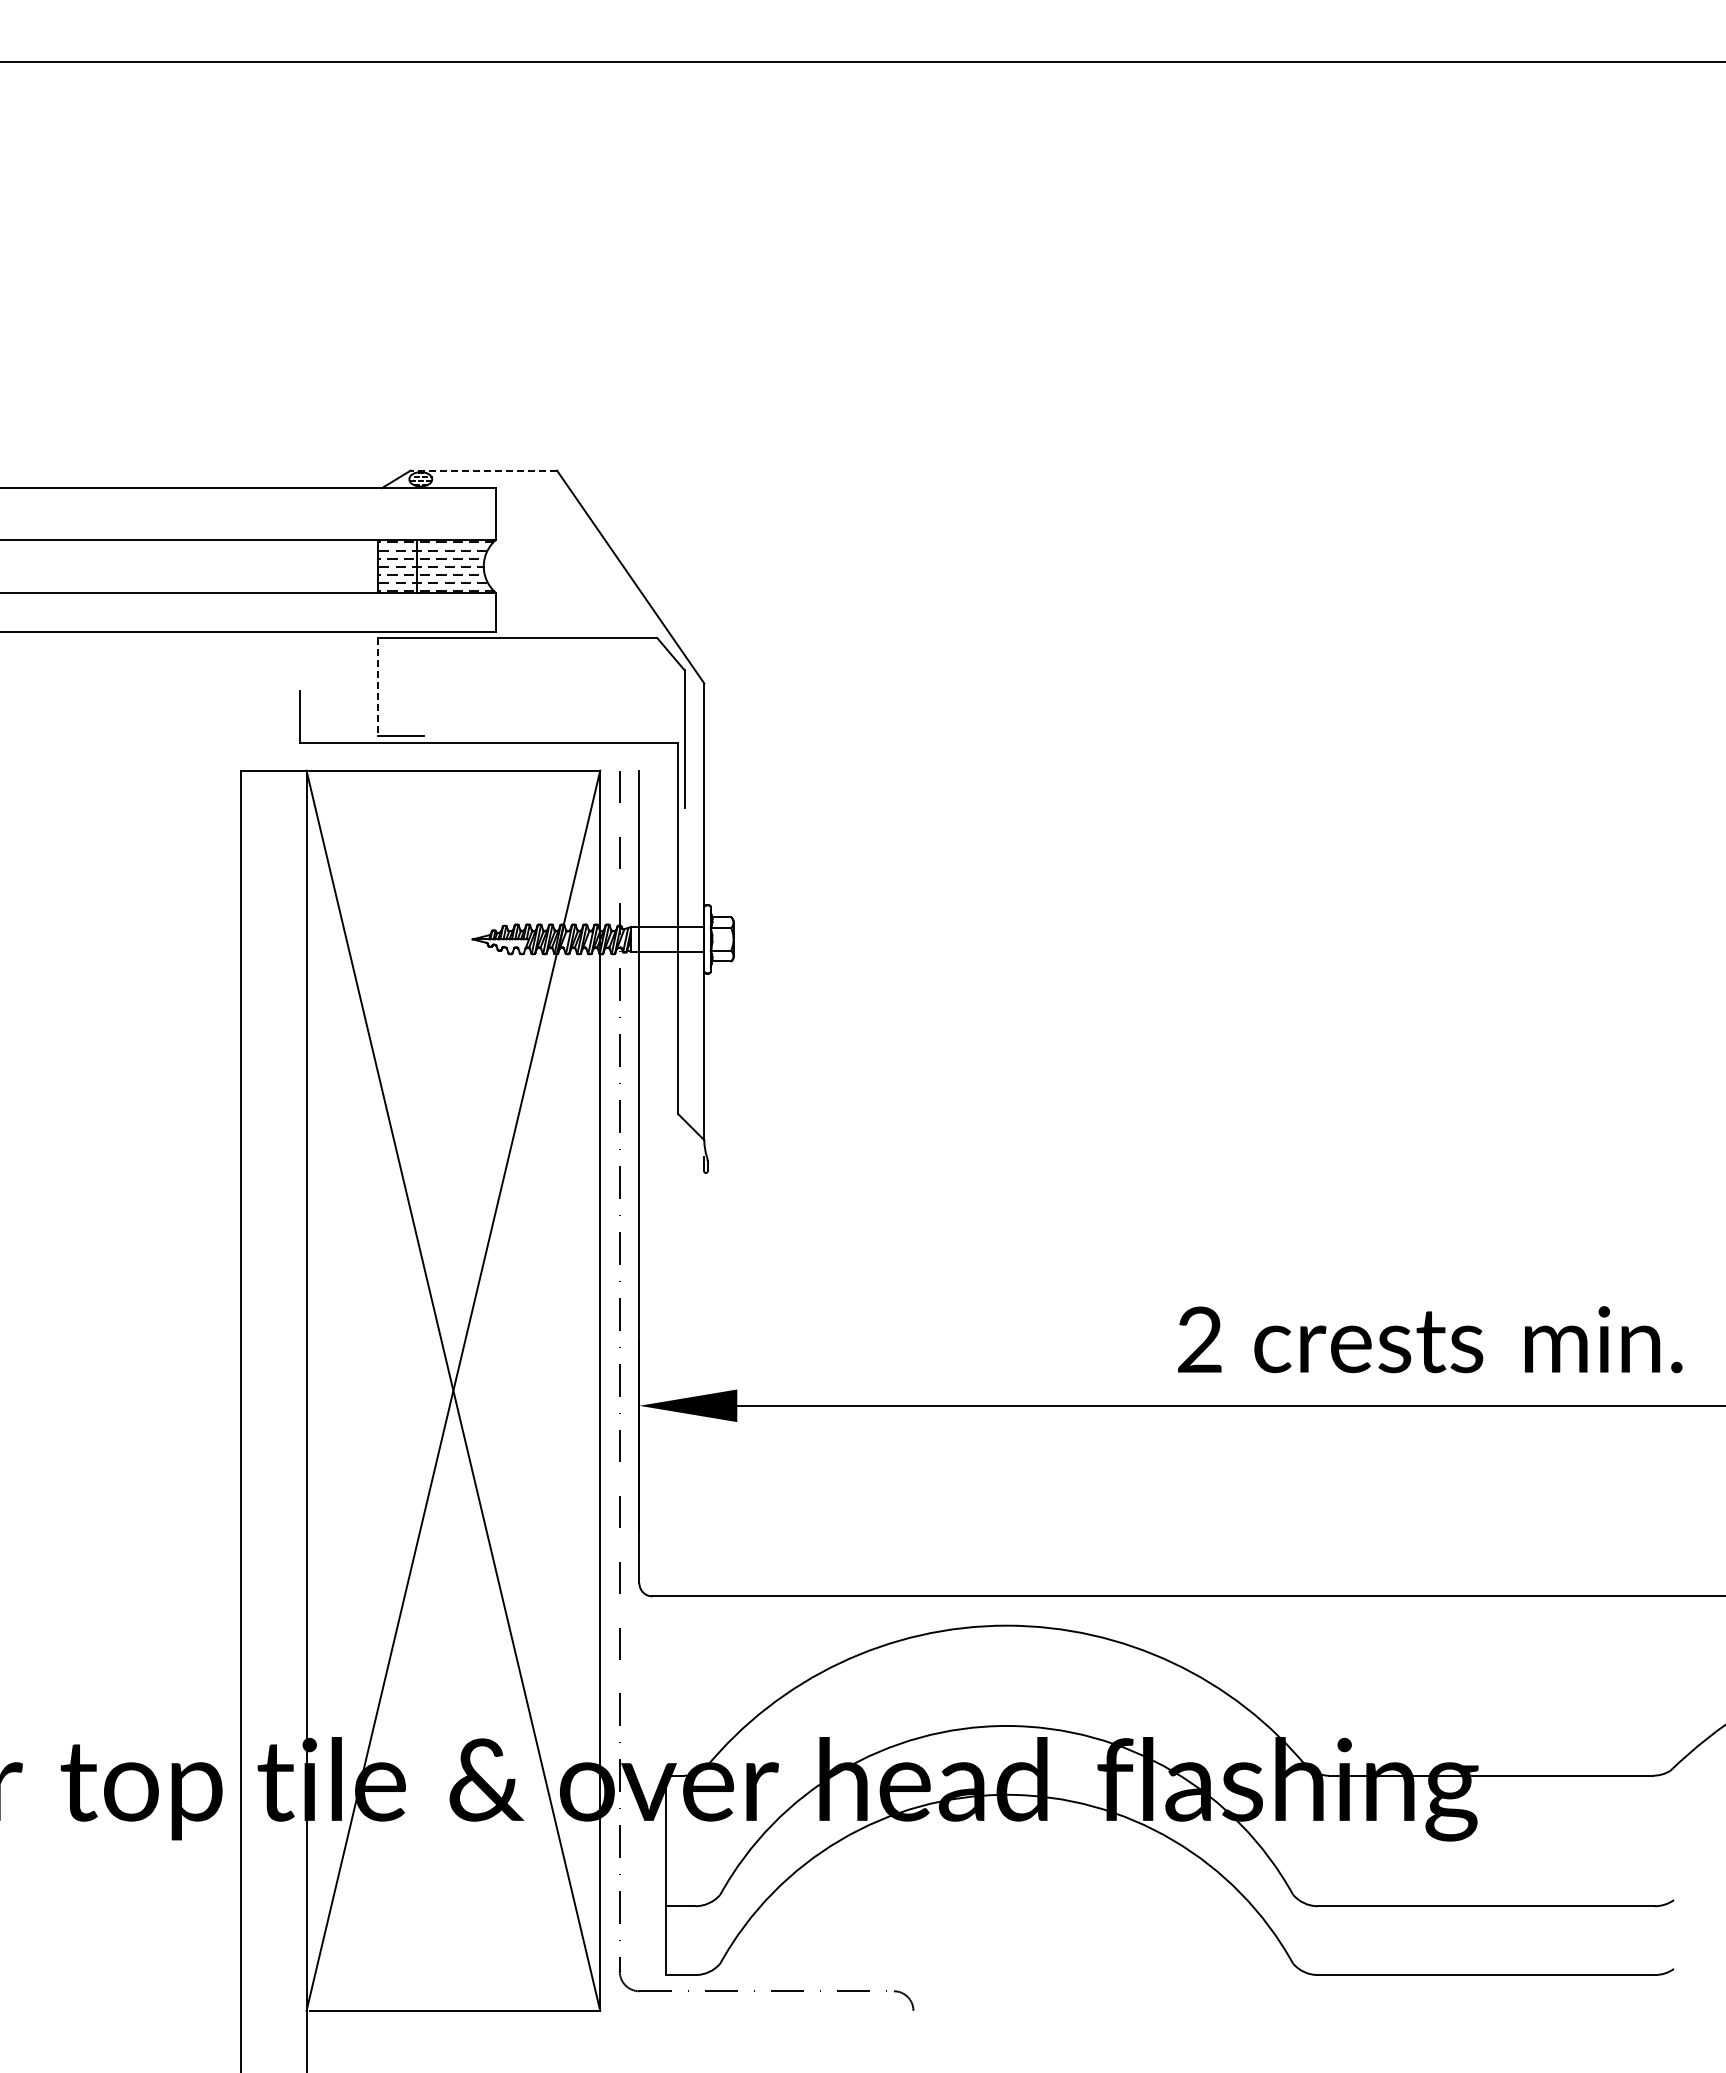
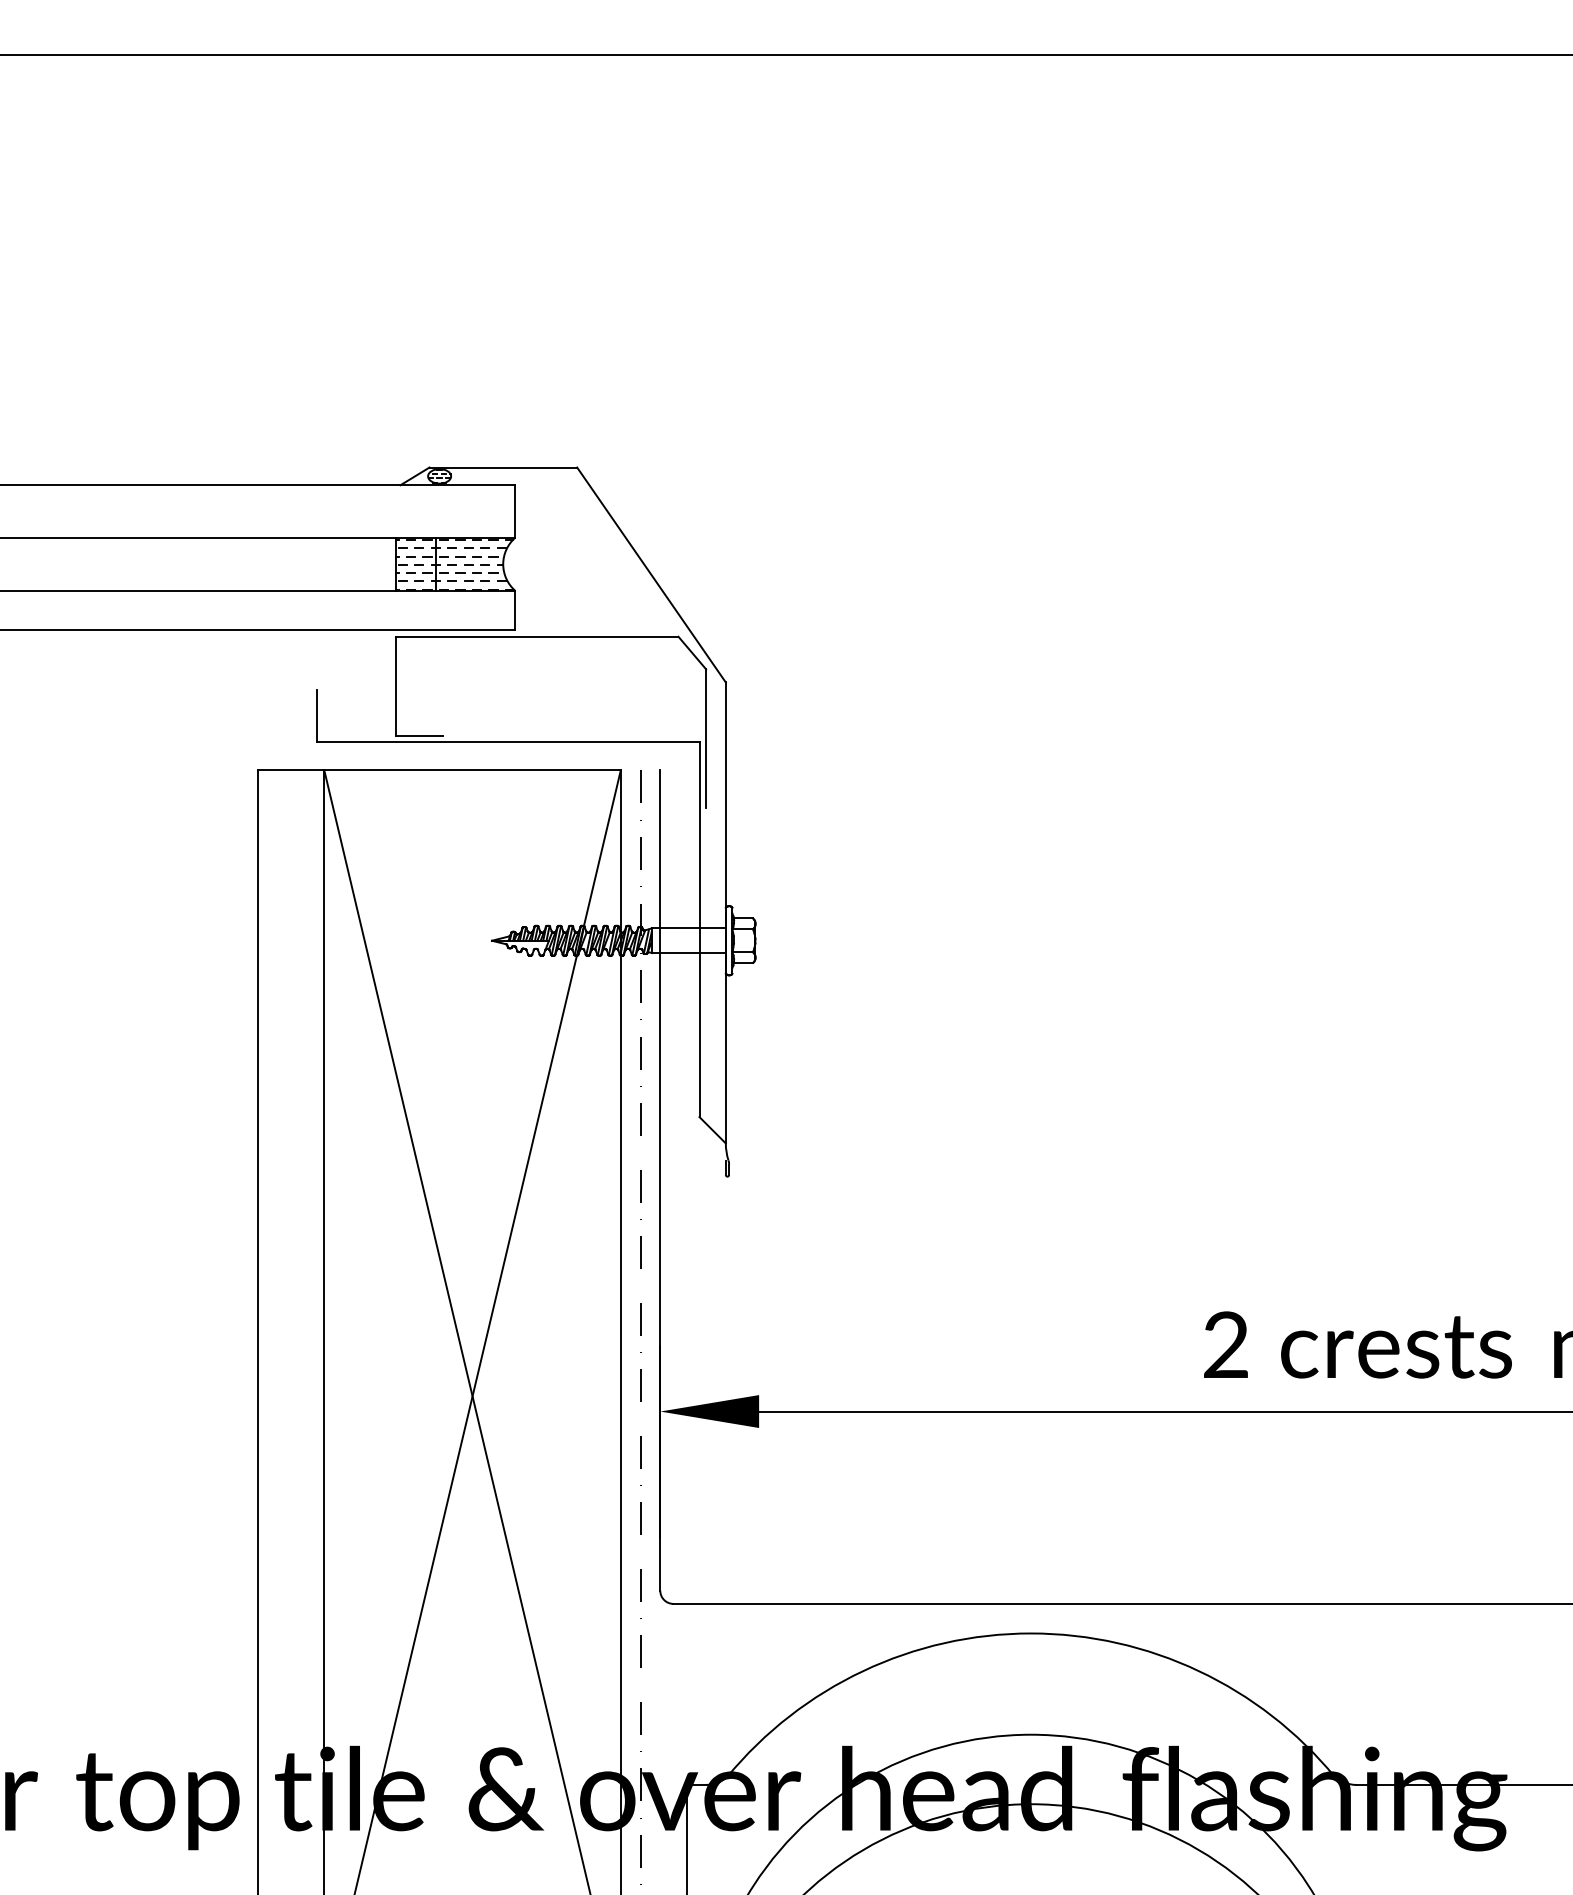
line: (483, 470) -> (502, 467), dashed -> solid
line: (378, 687) -> (396, 686), dashed -> solid

